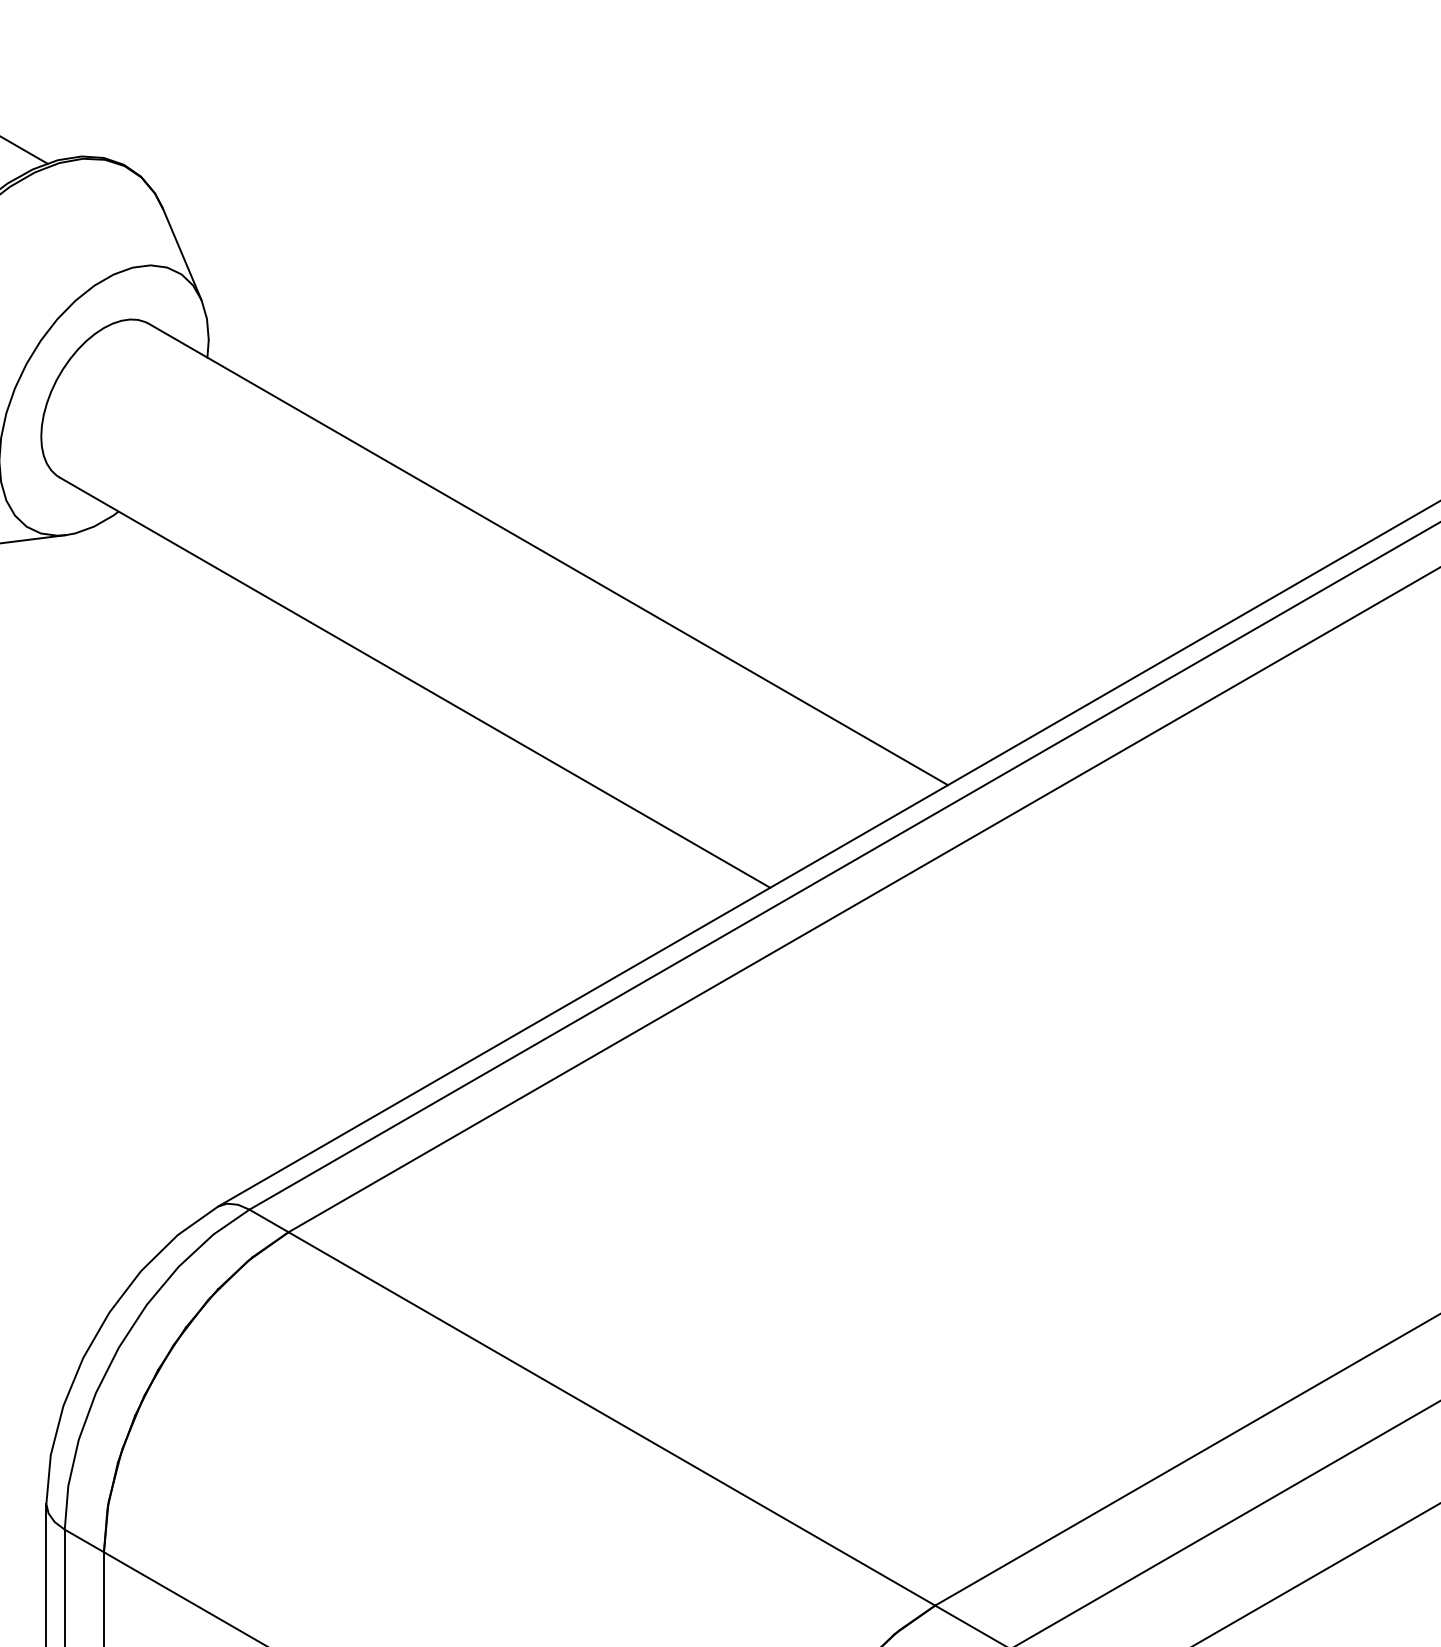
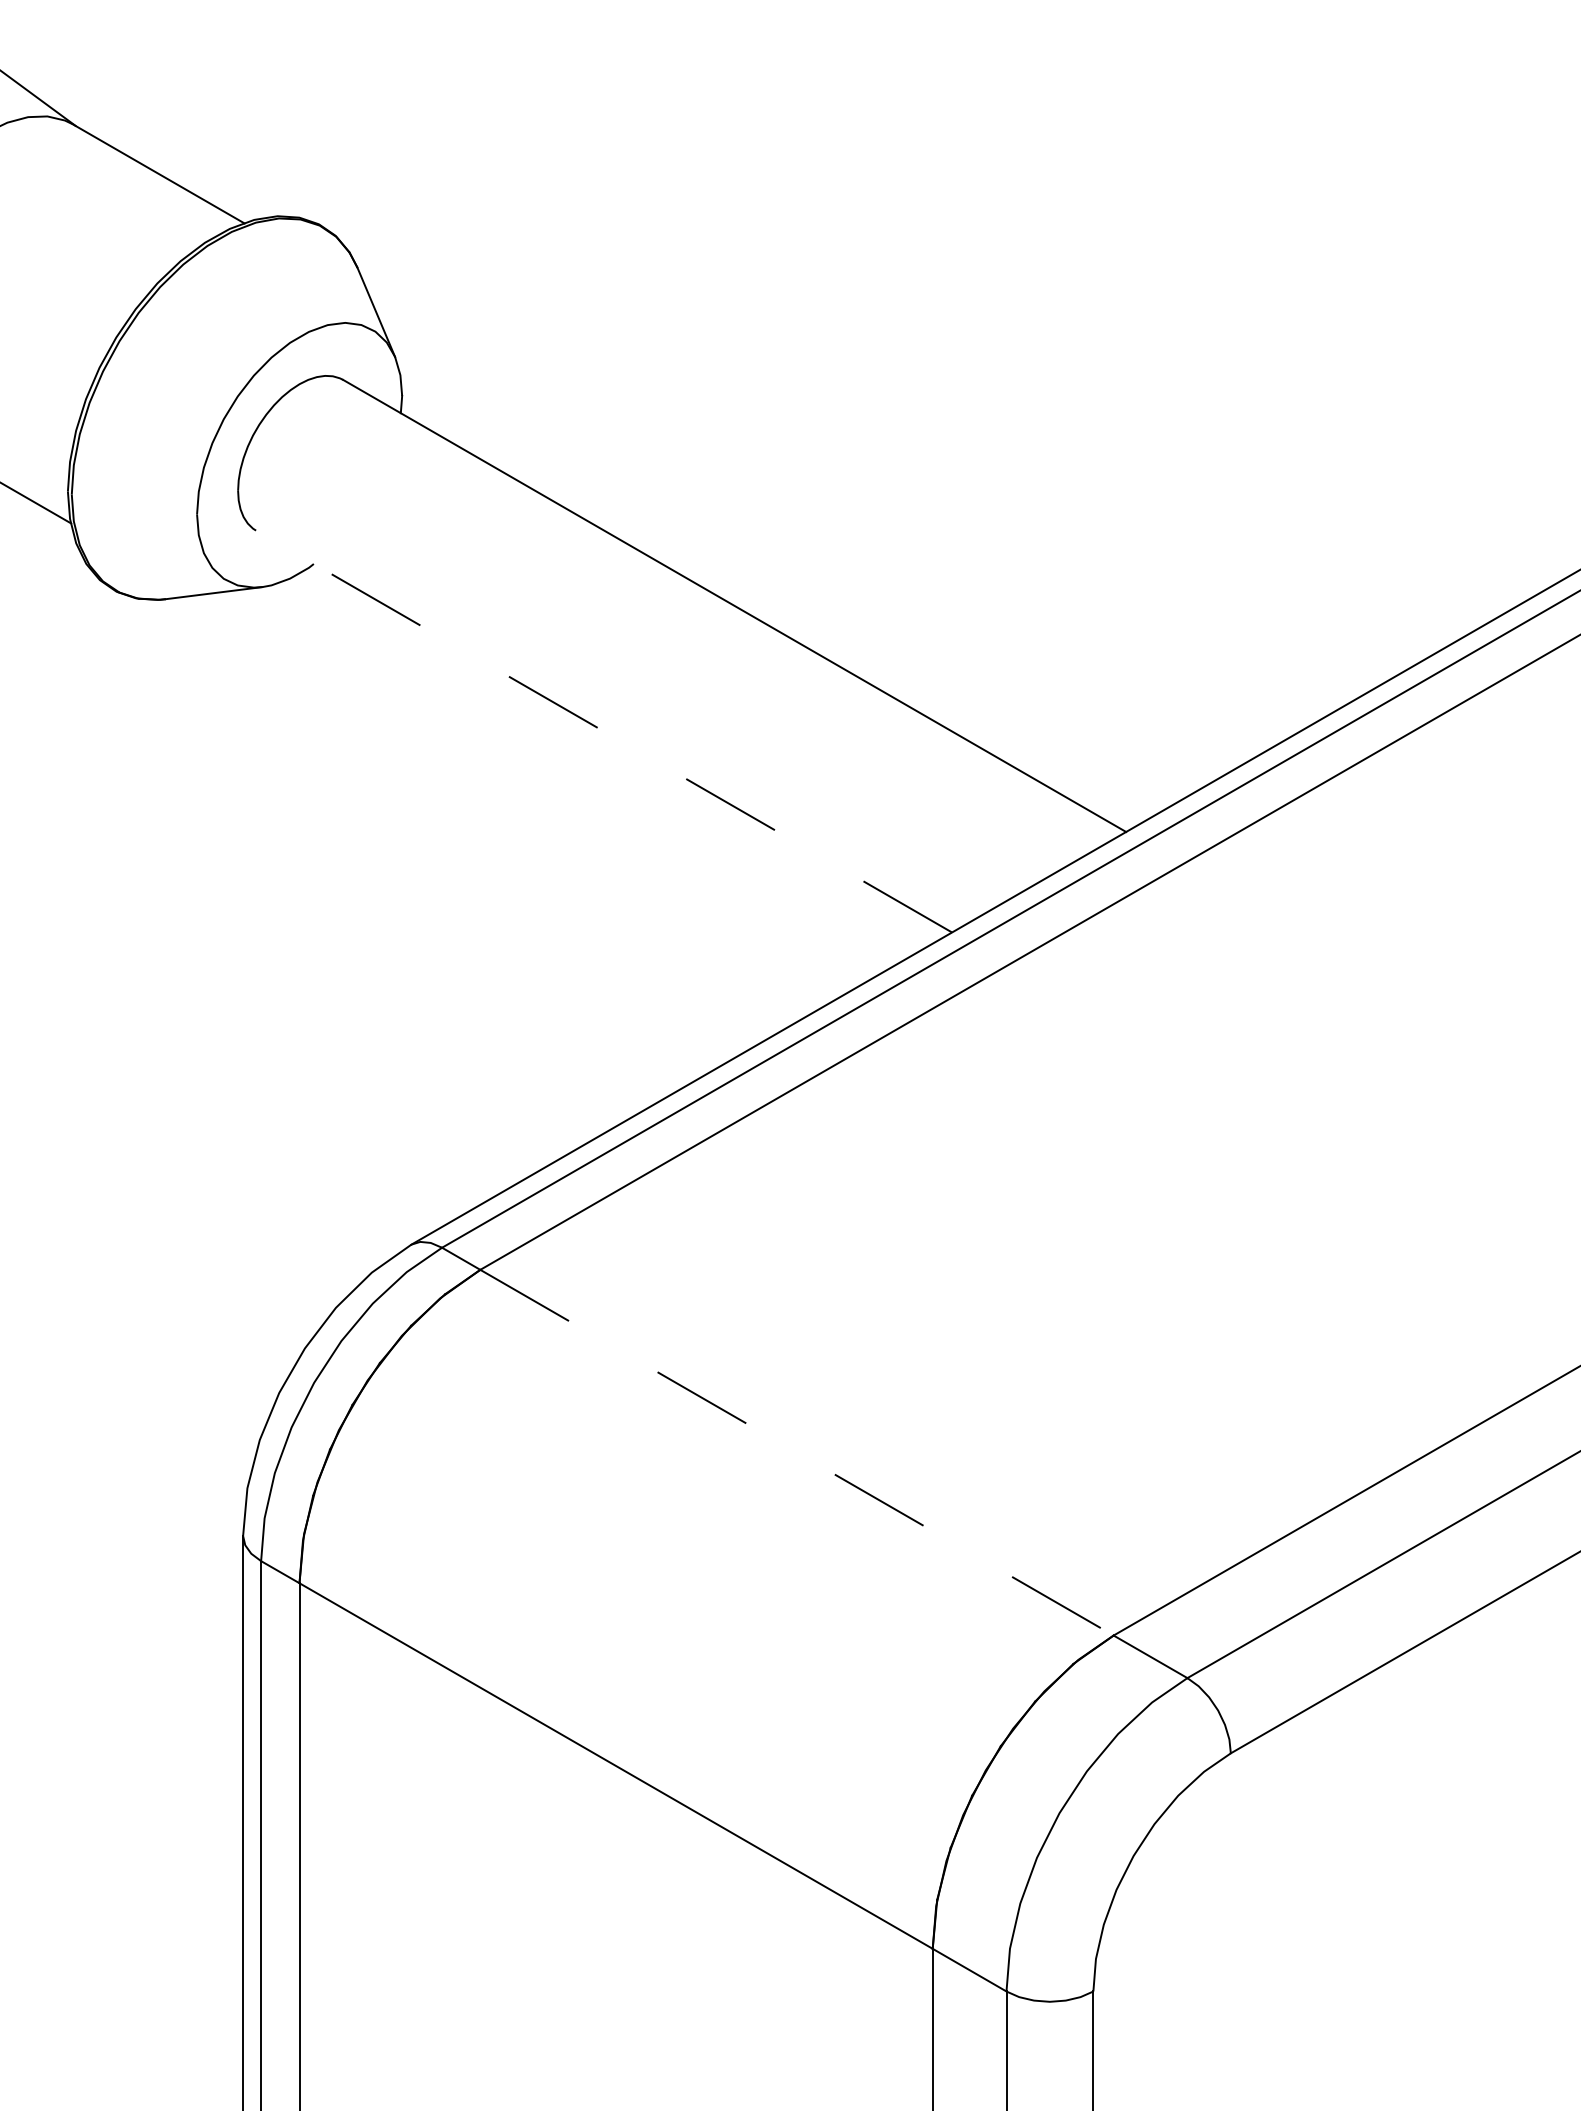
line: (415, 682) -> (604, 731), solid -> dashed
line: (612, 1418) -> (797, 1452), solid -> dashed

